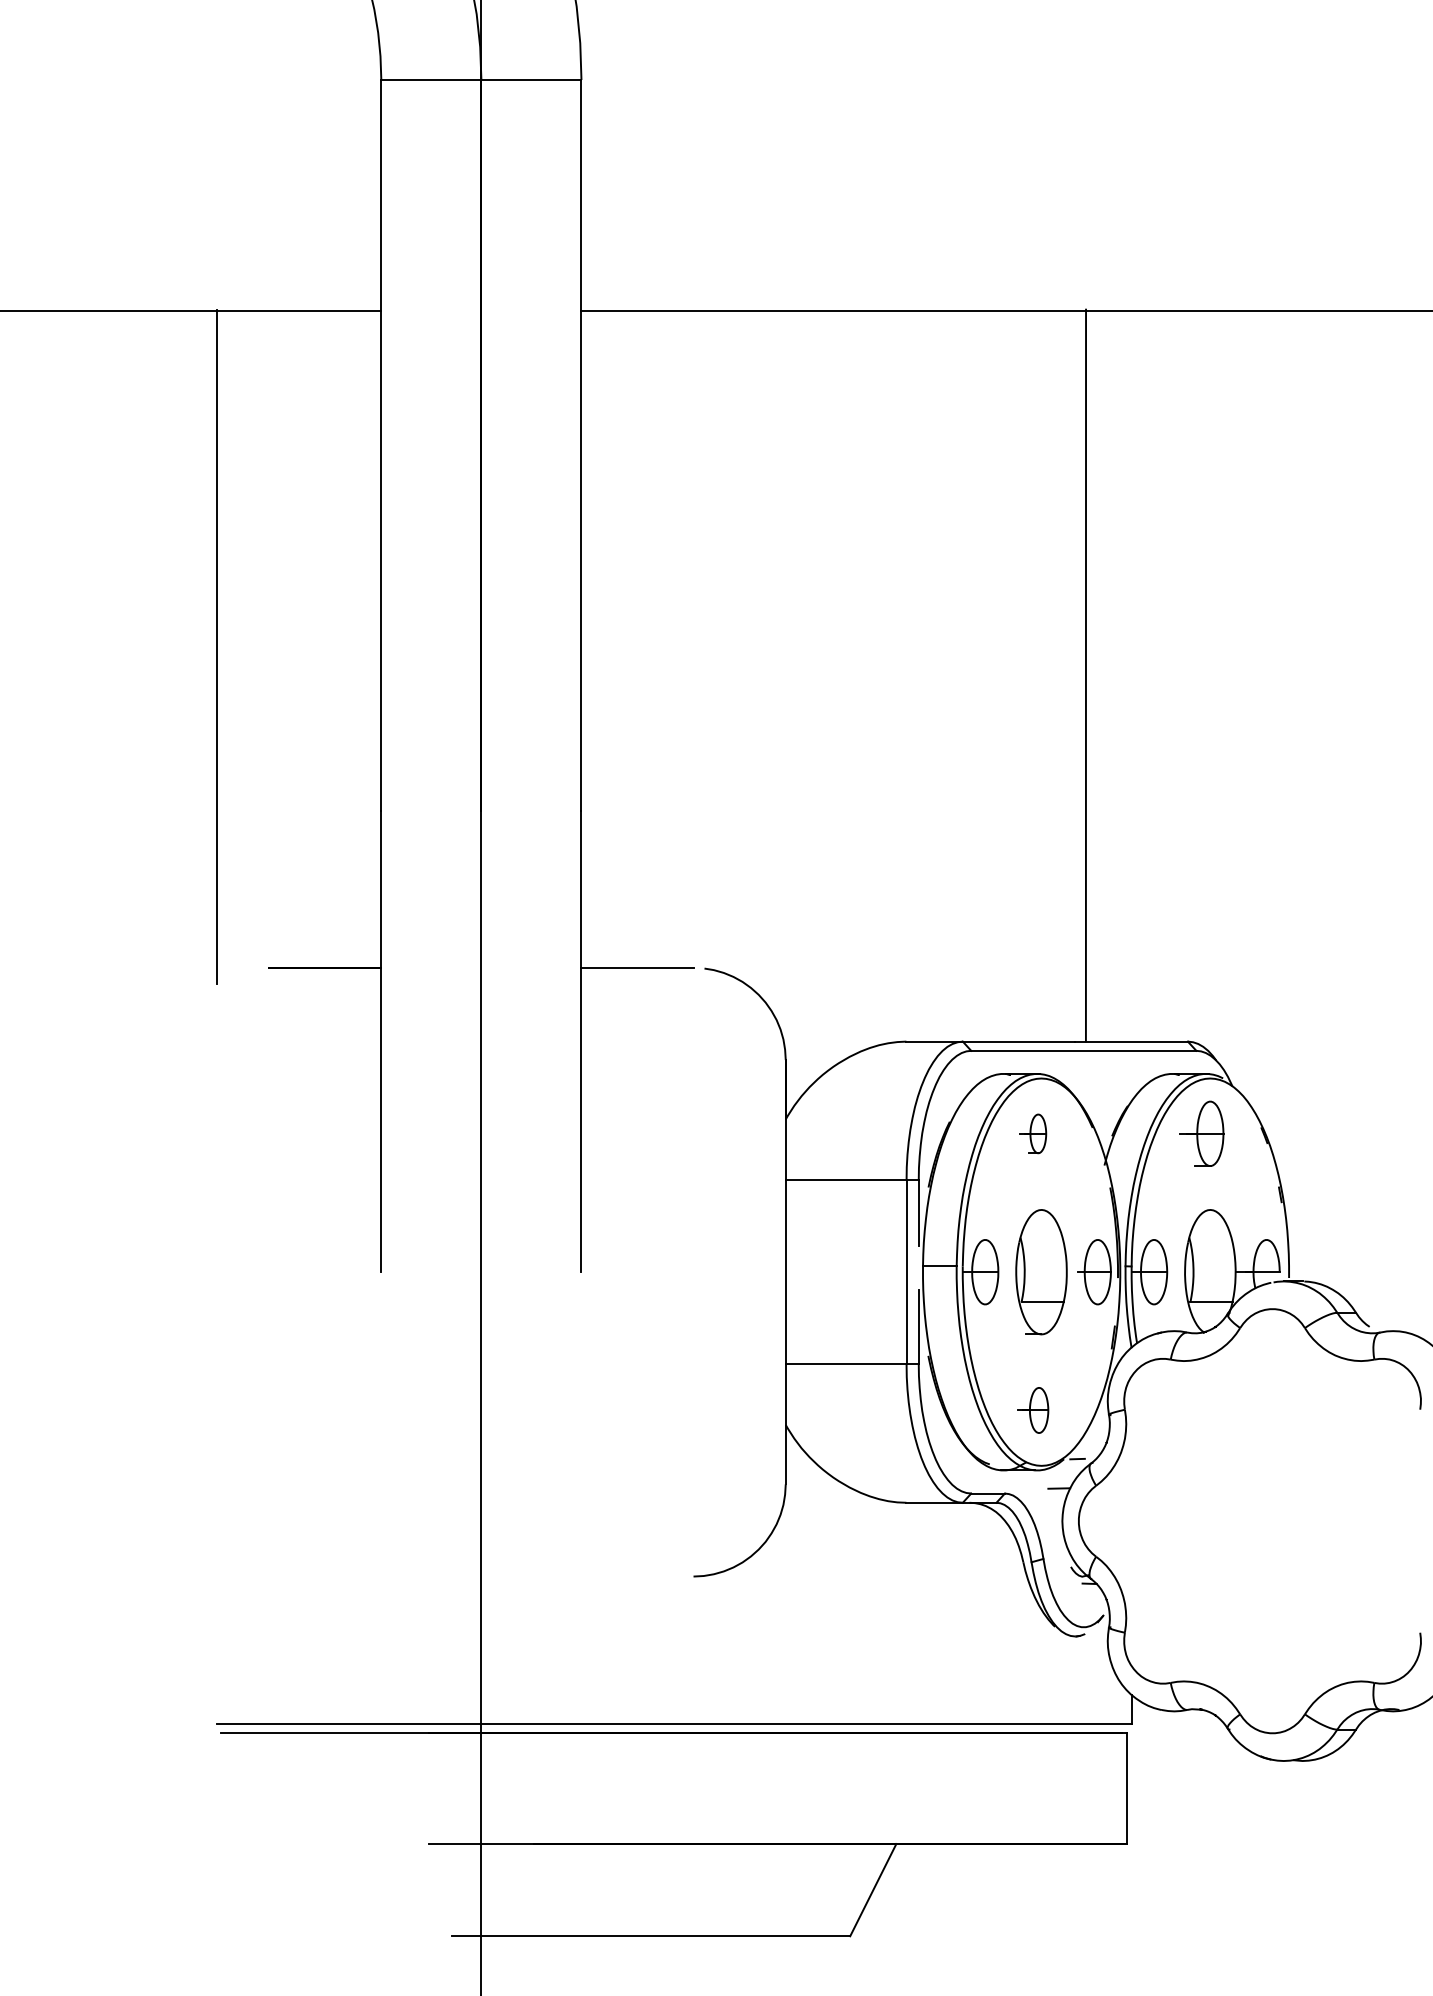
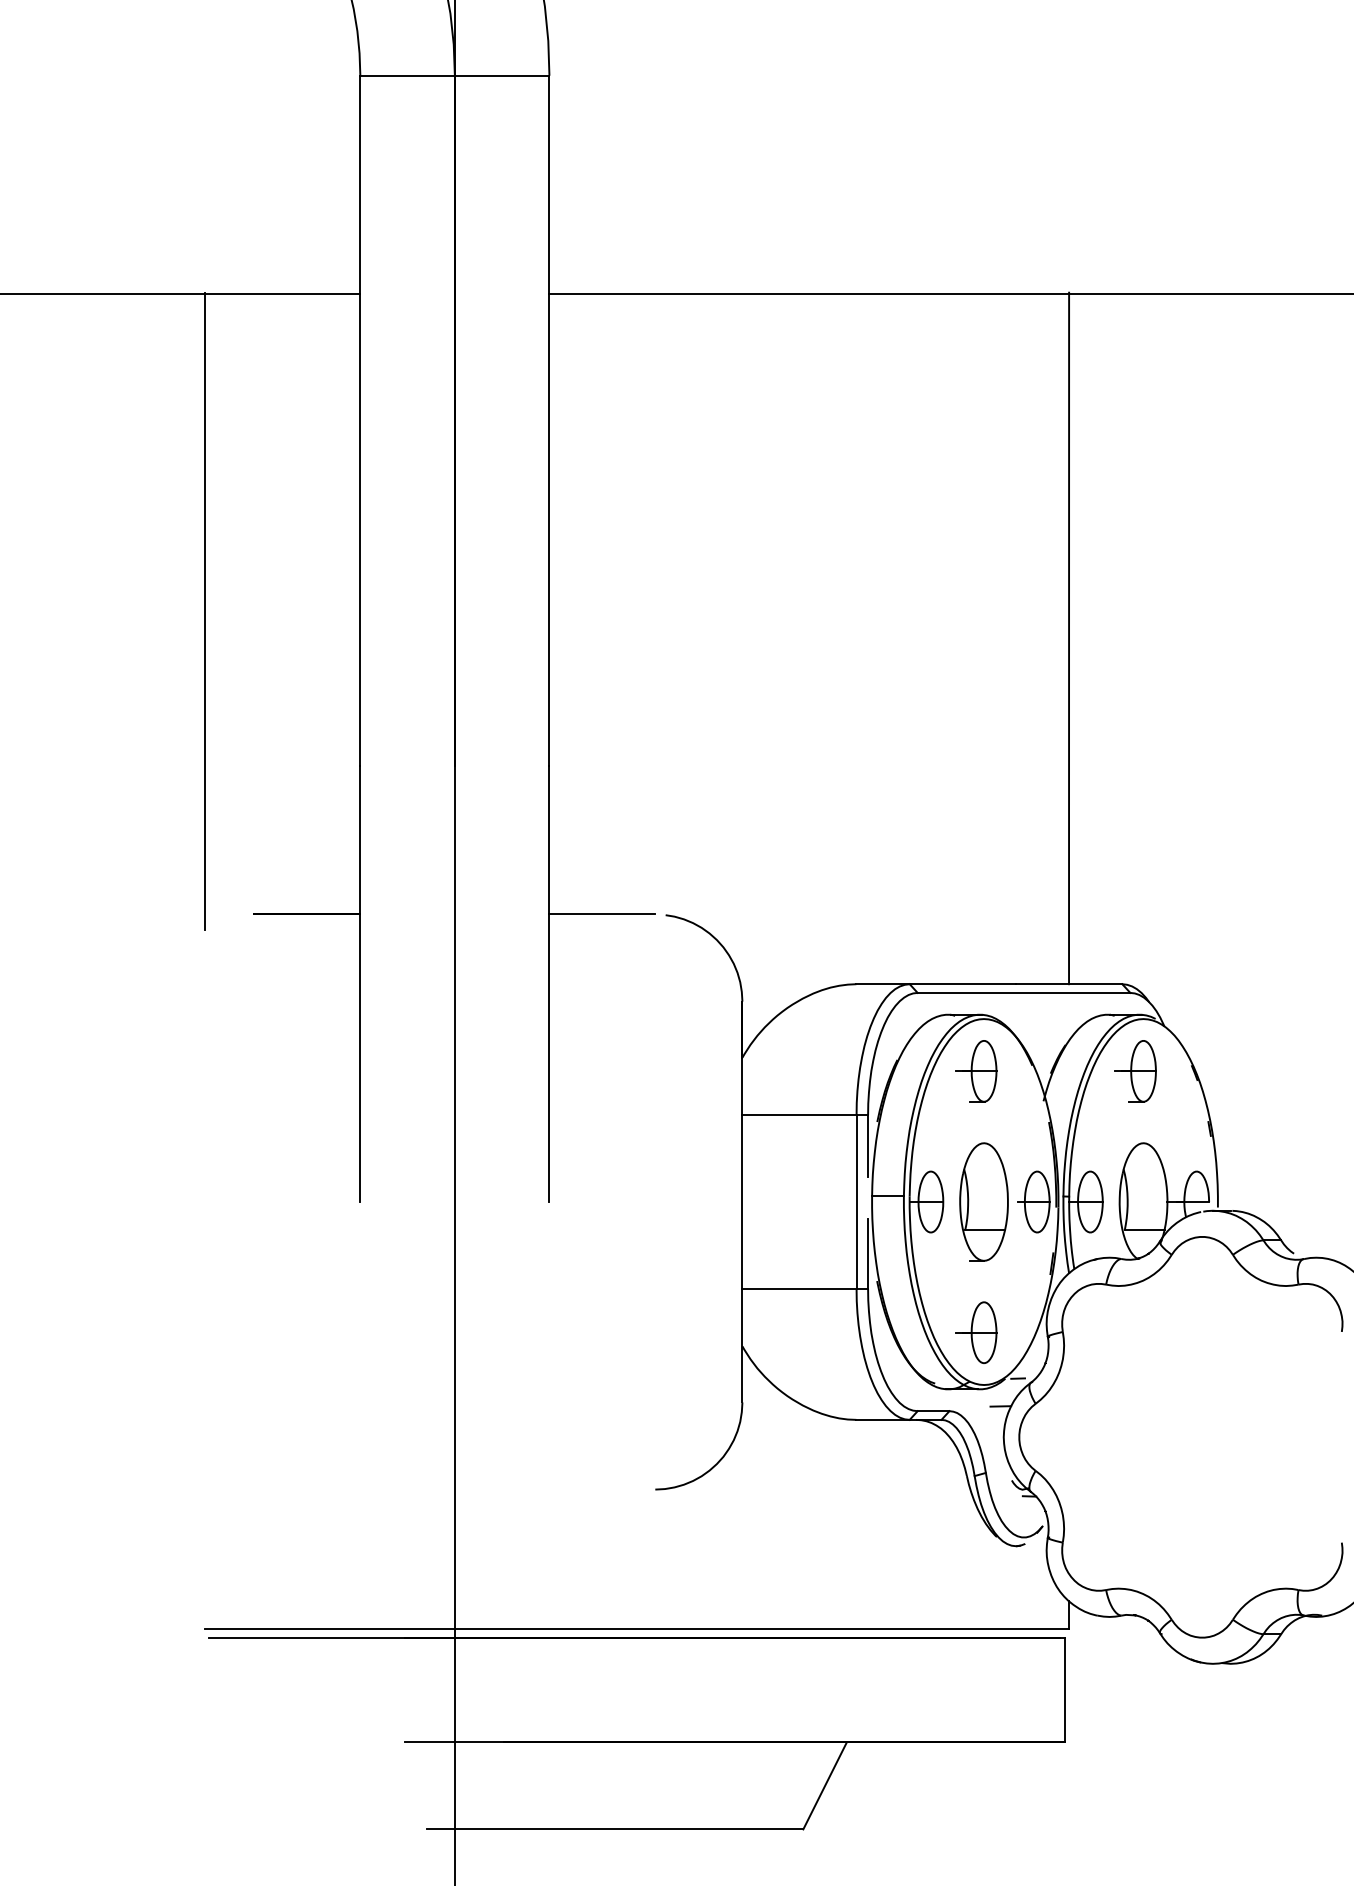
line: (1086, 675) -> (1069, 638), moved
part: (1033, 1134) -> (976, 1071), size x1.67
part: (1033, 1410) -> (976, 1332), size x1.43

